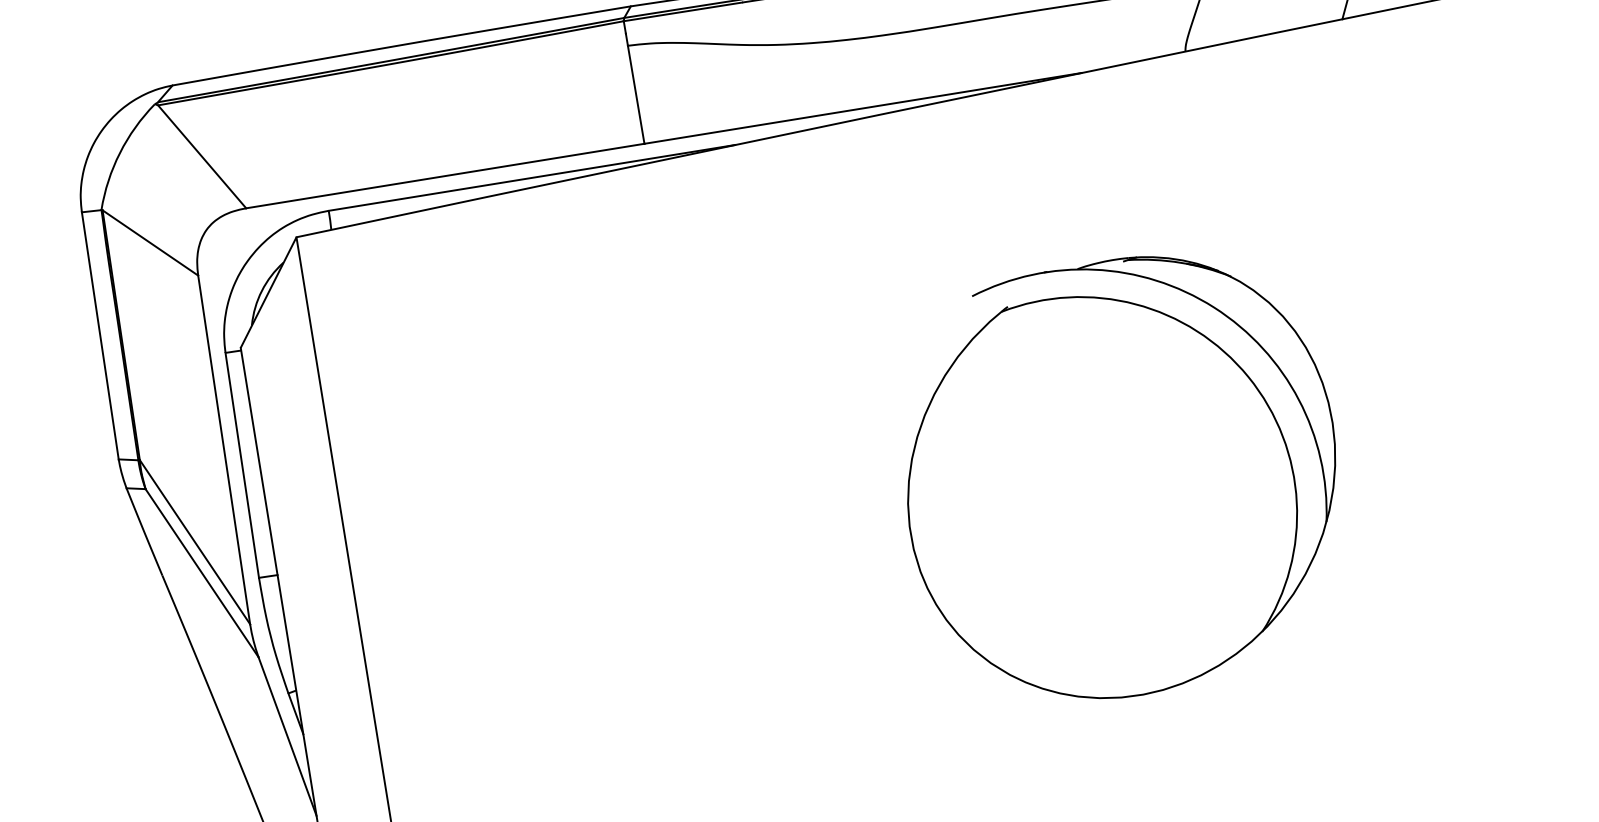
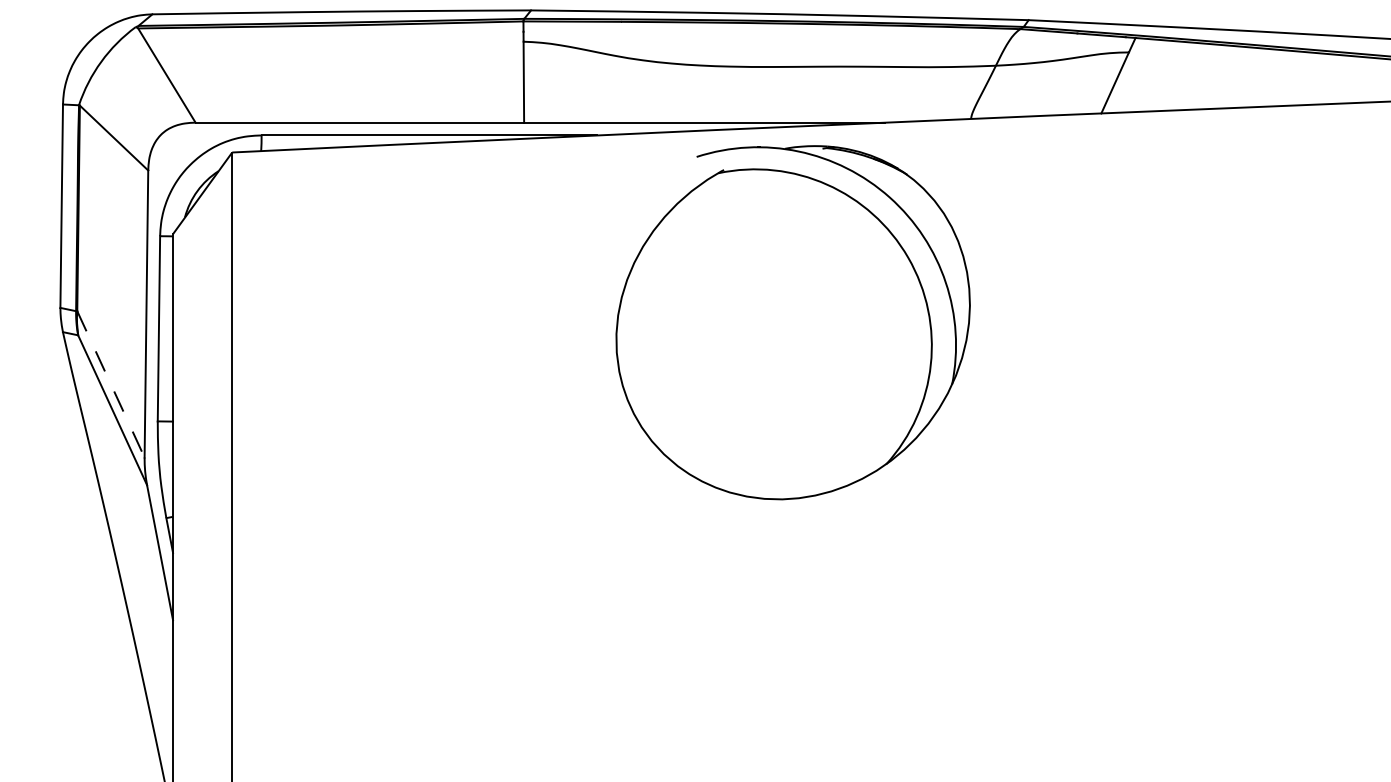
part: (1120, 478) -> (792, 322), moved
line: (194, 542) -> (110, 384), solid -> dashed

